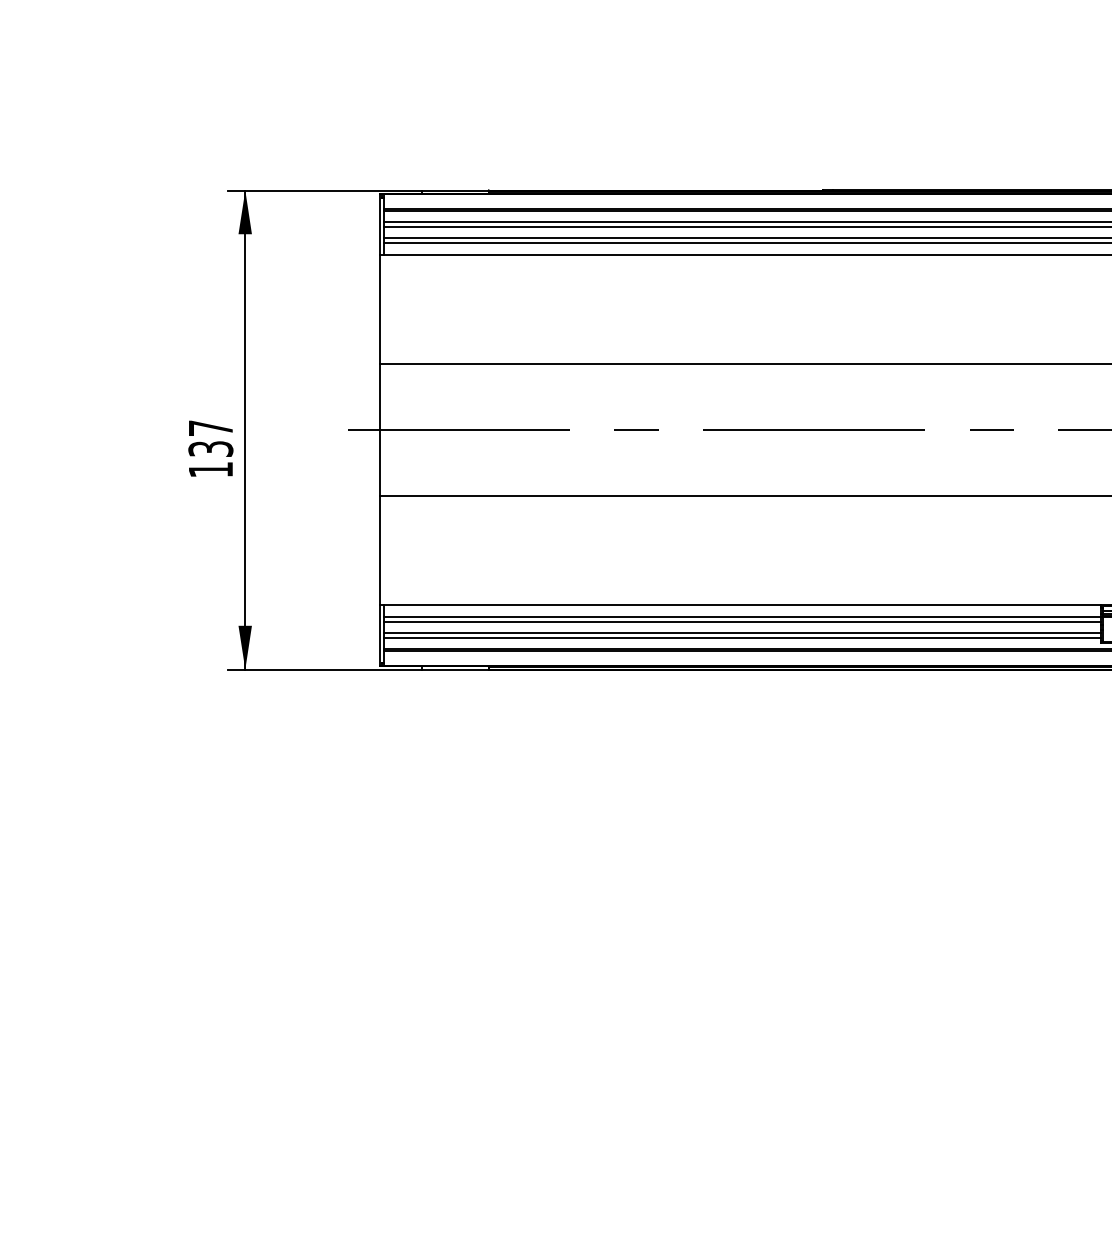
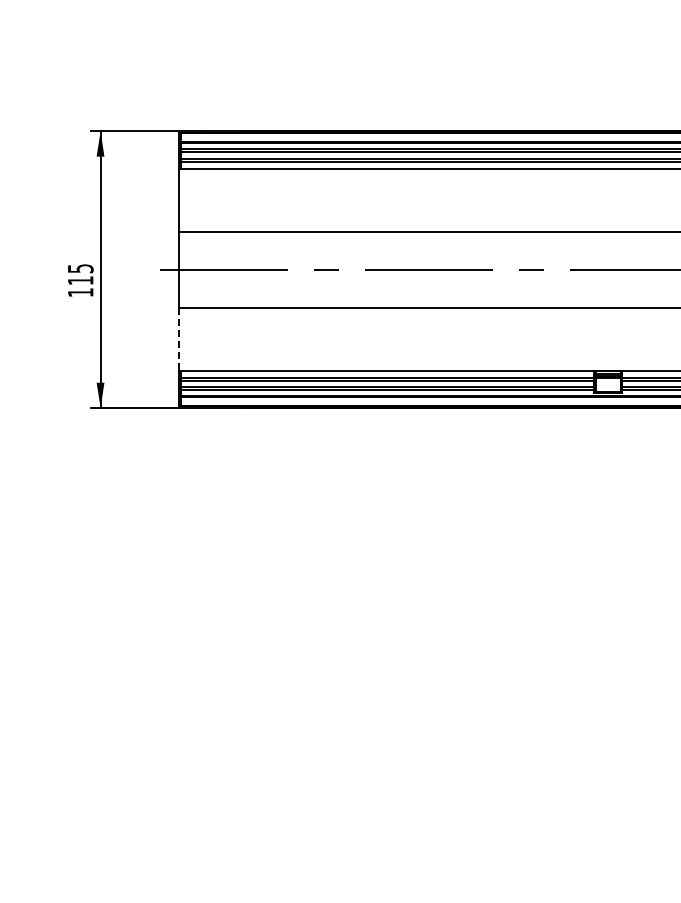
text: (210, 438) -> (80, 274), 137 -> 115
line: (380, 550) -> (178, 339), solid -> dashed

